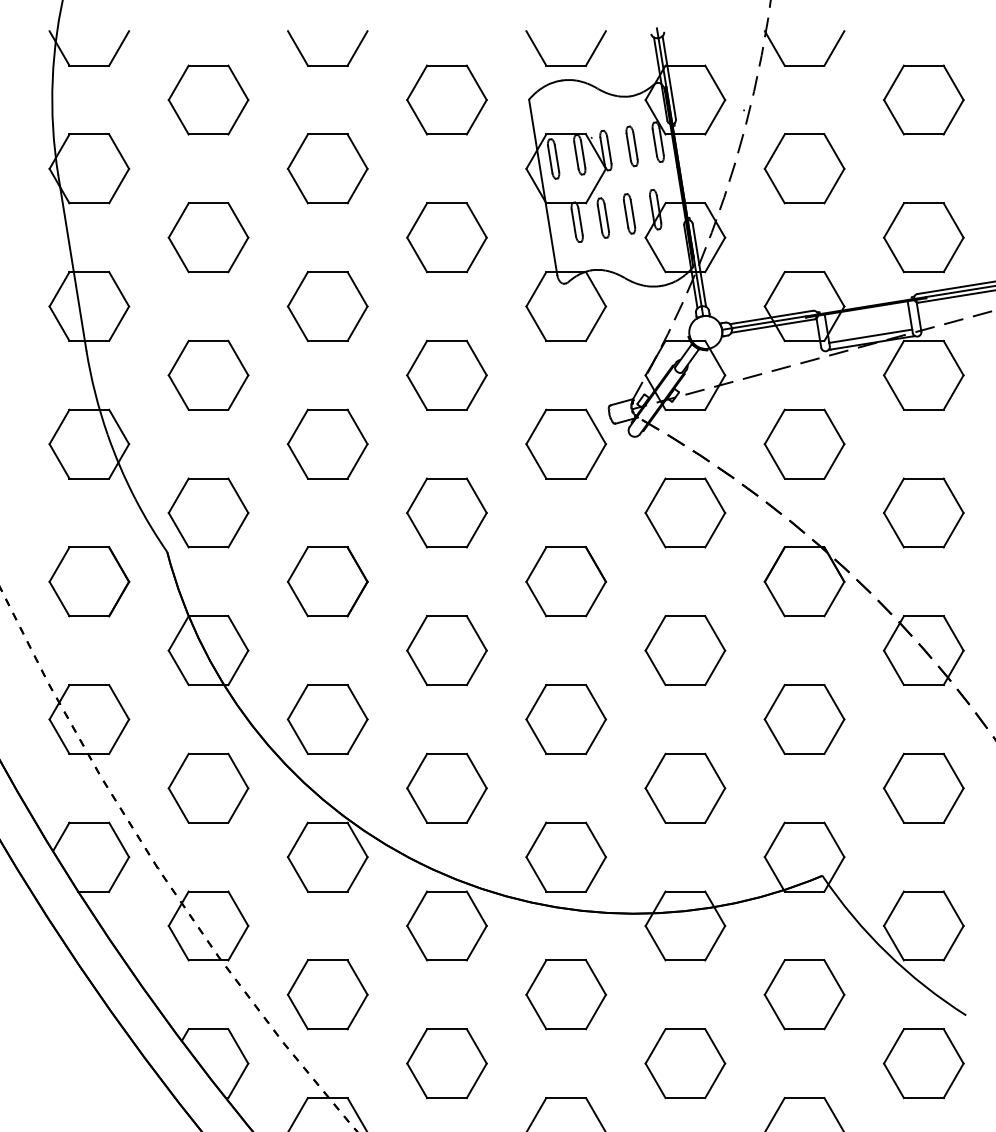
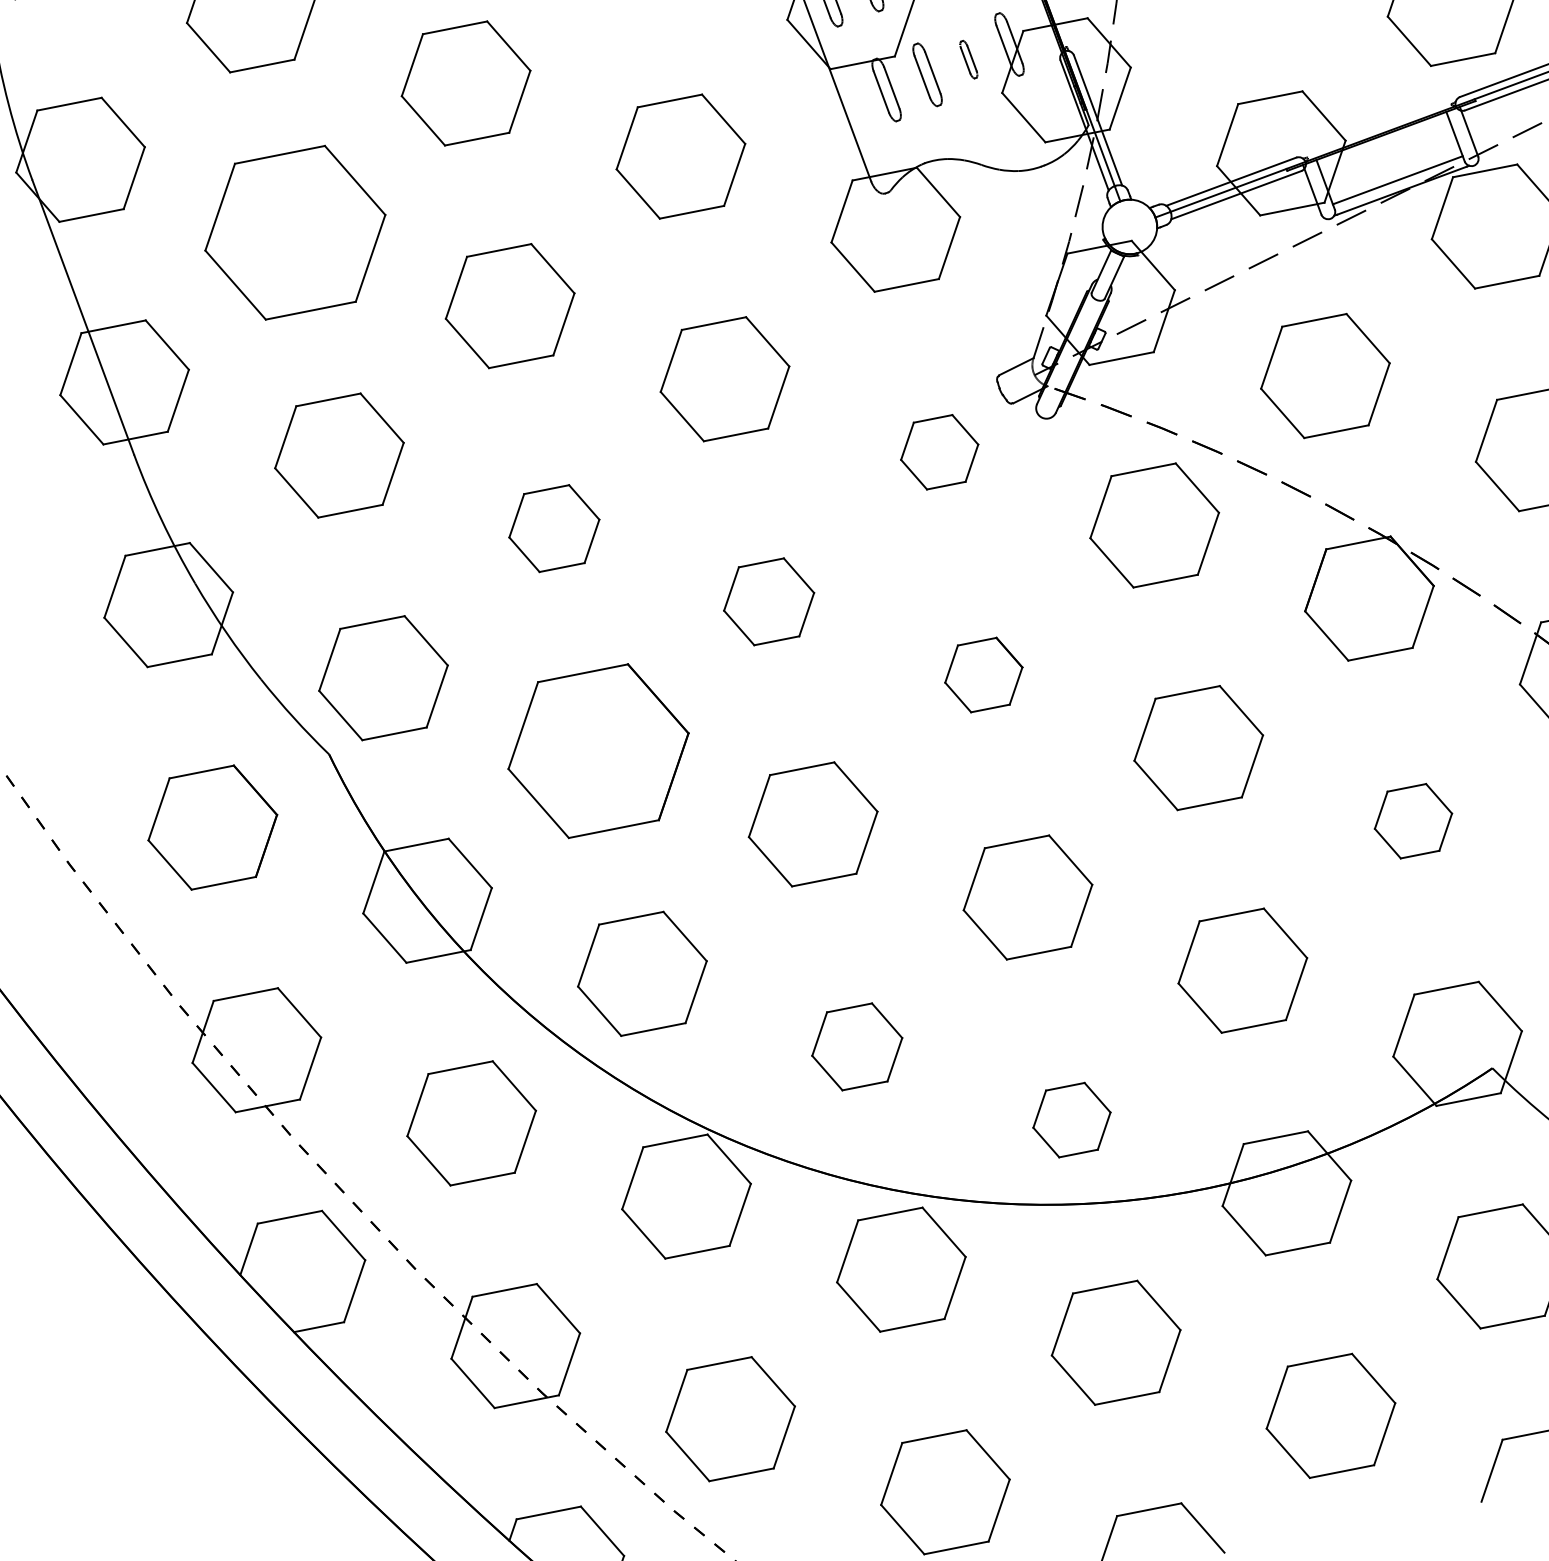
part: (629, 213) -> (968, 59), size x0.6
part: (208, 237) -> (295, 232), size x1.4
part: (327, 443) -> (553, 527), size x0.7
part: (565, 443) -> (938, 451), size x0.6
part: (446, 512) -> (768, 601), size x0.7
part: (327, 581) -> (597, 750), size x1.4
part: (565, 581) -> (982, 674), size x0.6
part: (804, 719) -> (1413, 821), size x0.6
part: (446, 787) -> (856, 1045), size x0.7
part: (565, 856) -> (1070, 1119), size x0.6

